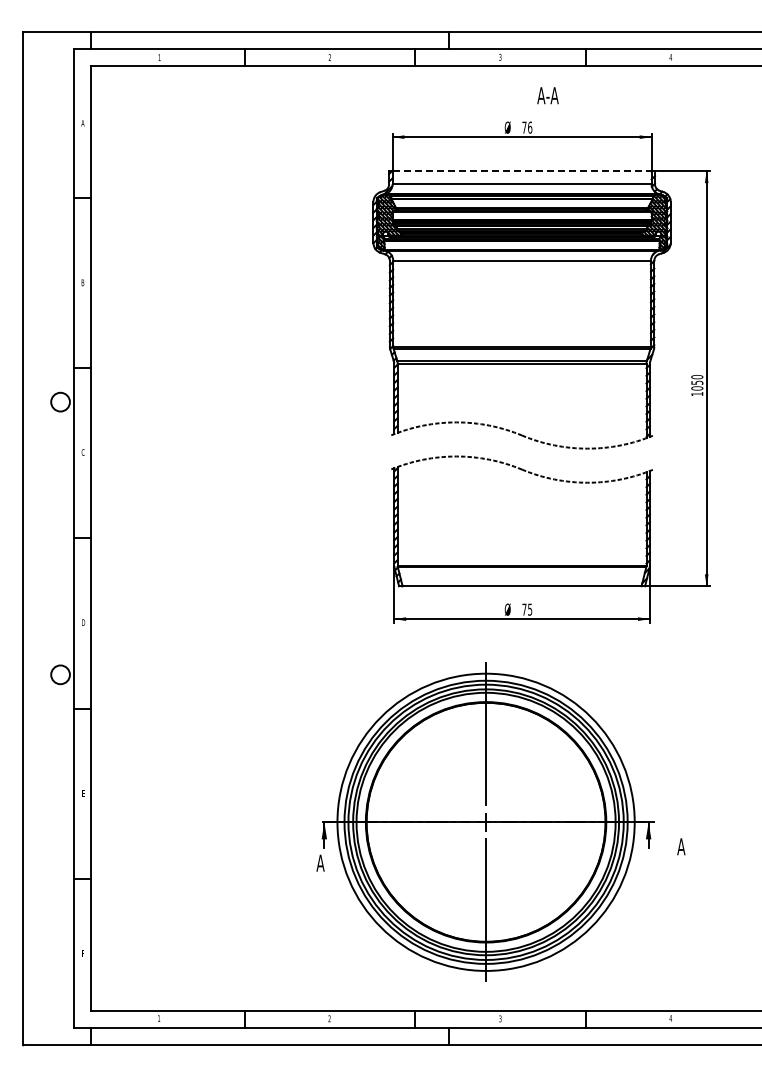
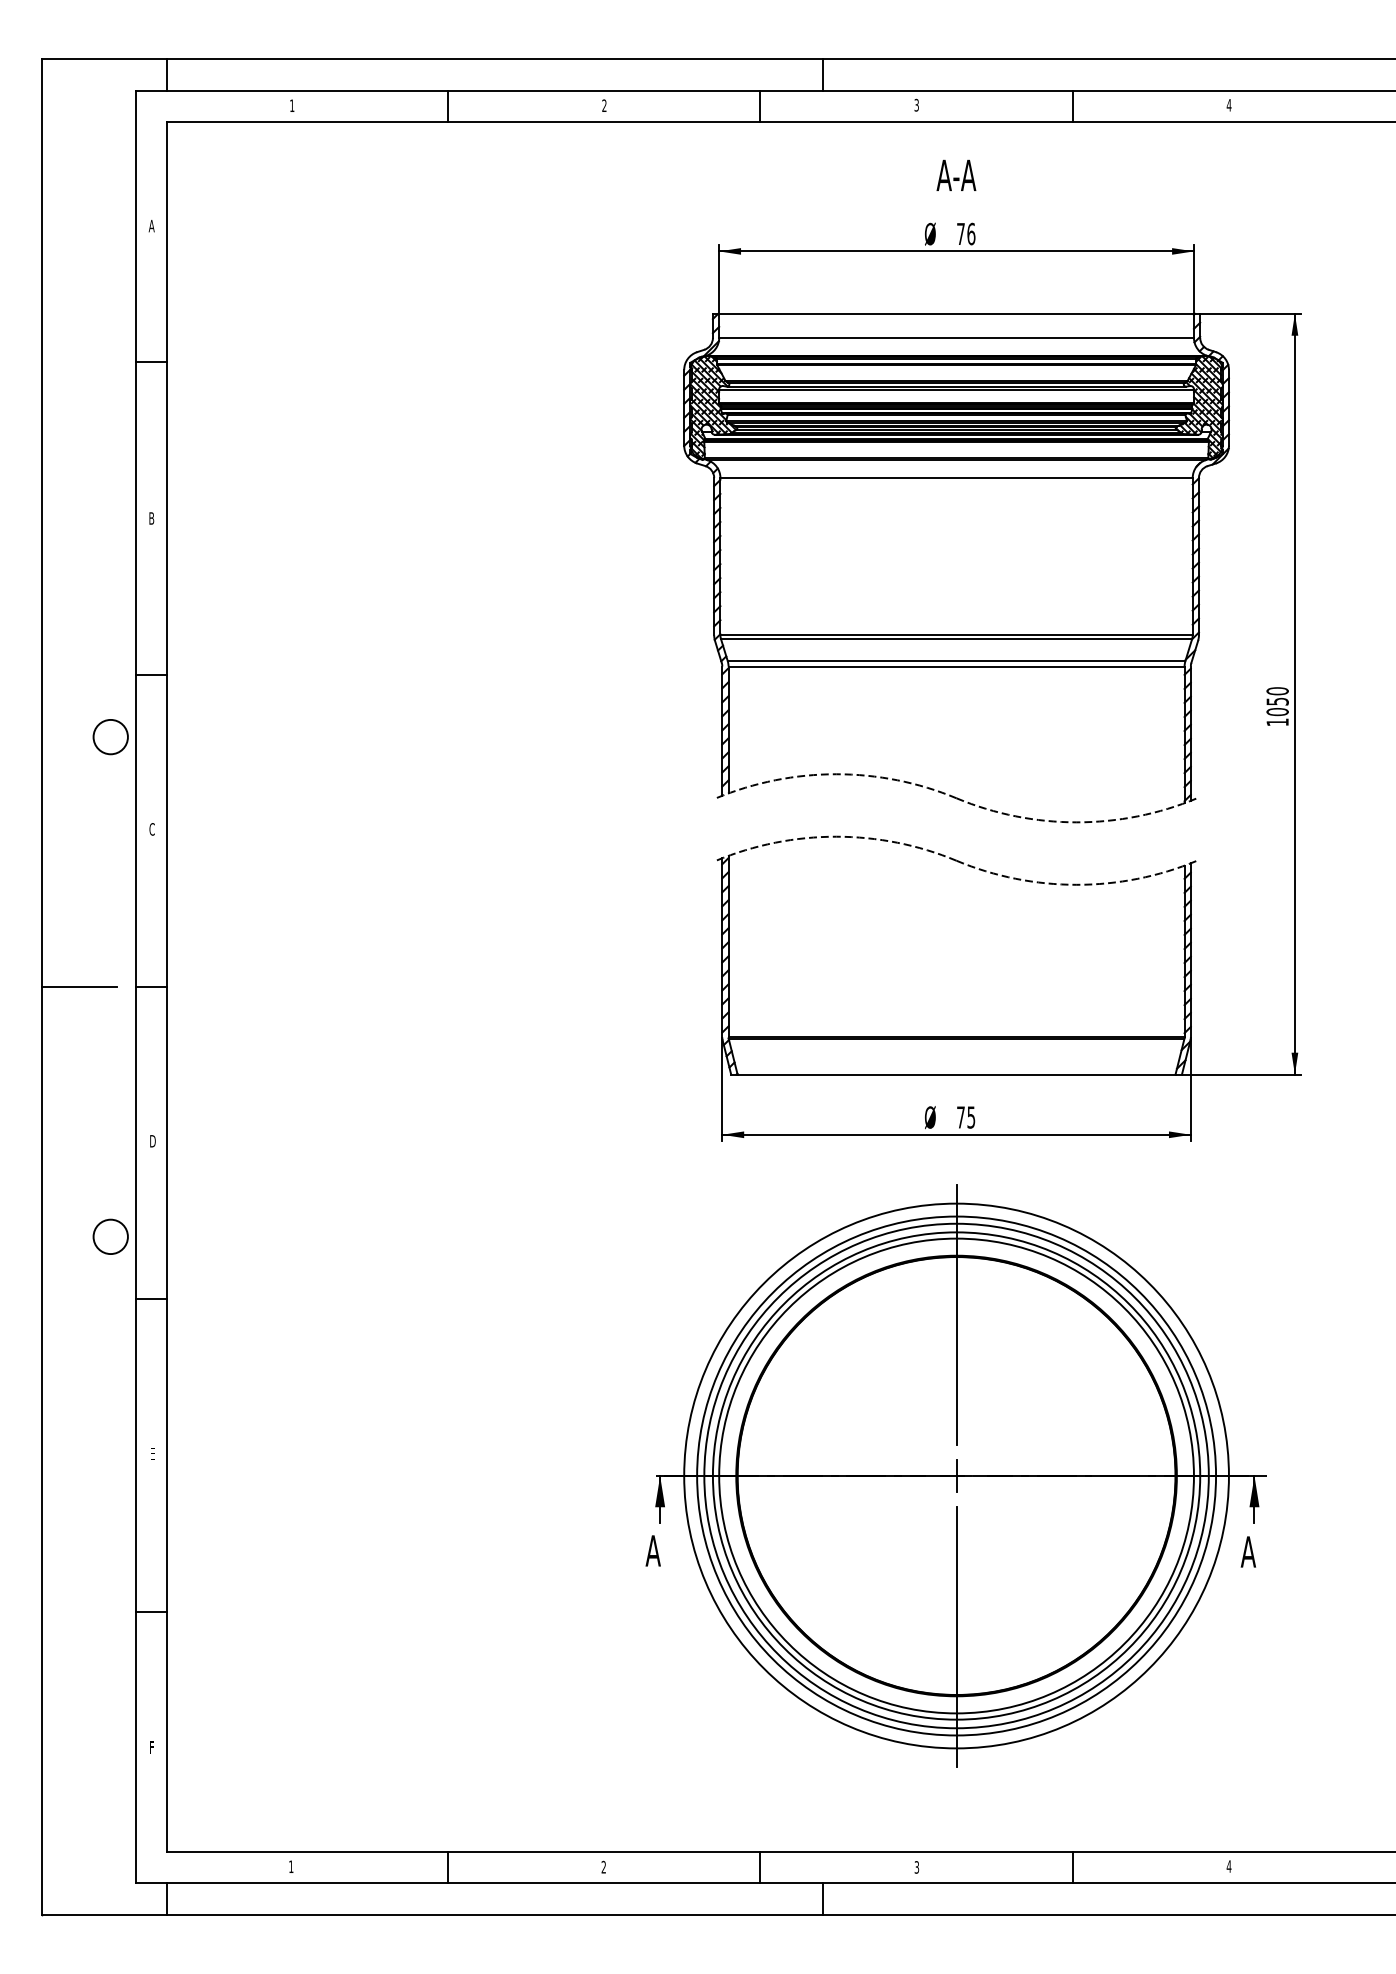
text: (547, 95) -> (955, 175), moved
line: (522, 171) -> (957, 314), dashed -> solid
line: (43, 538) -> (79, 987), added
part: (485, 821) -> (955, 1474), moved

